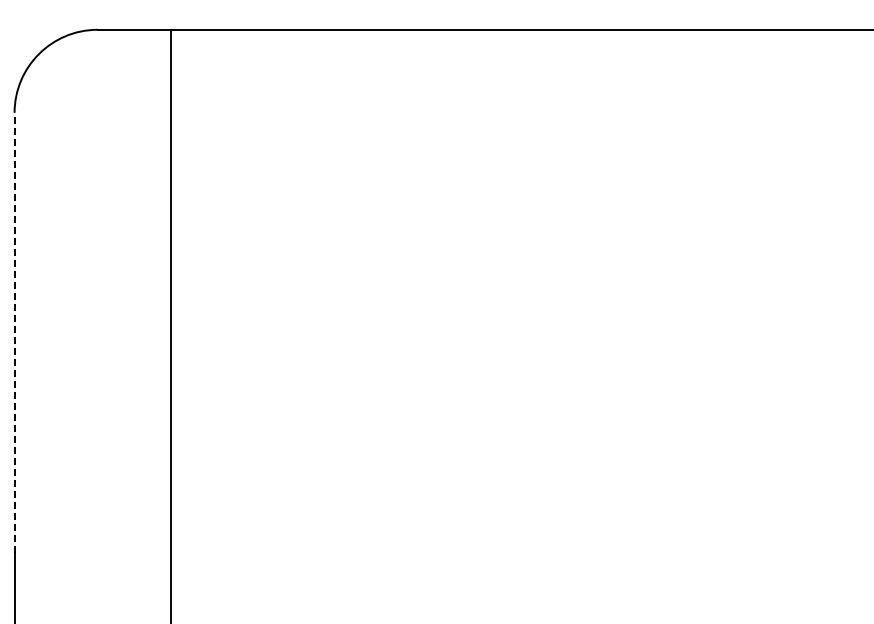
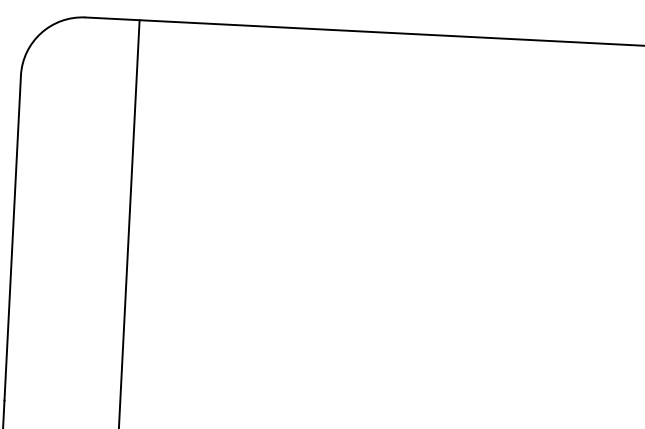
line: (14, 332) -> (12, 237), dashed -> solid

